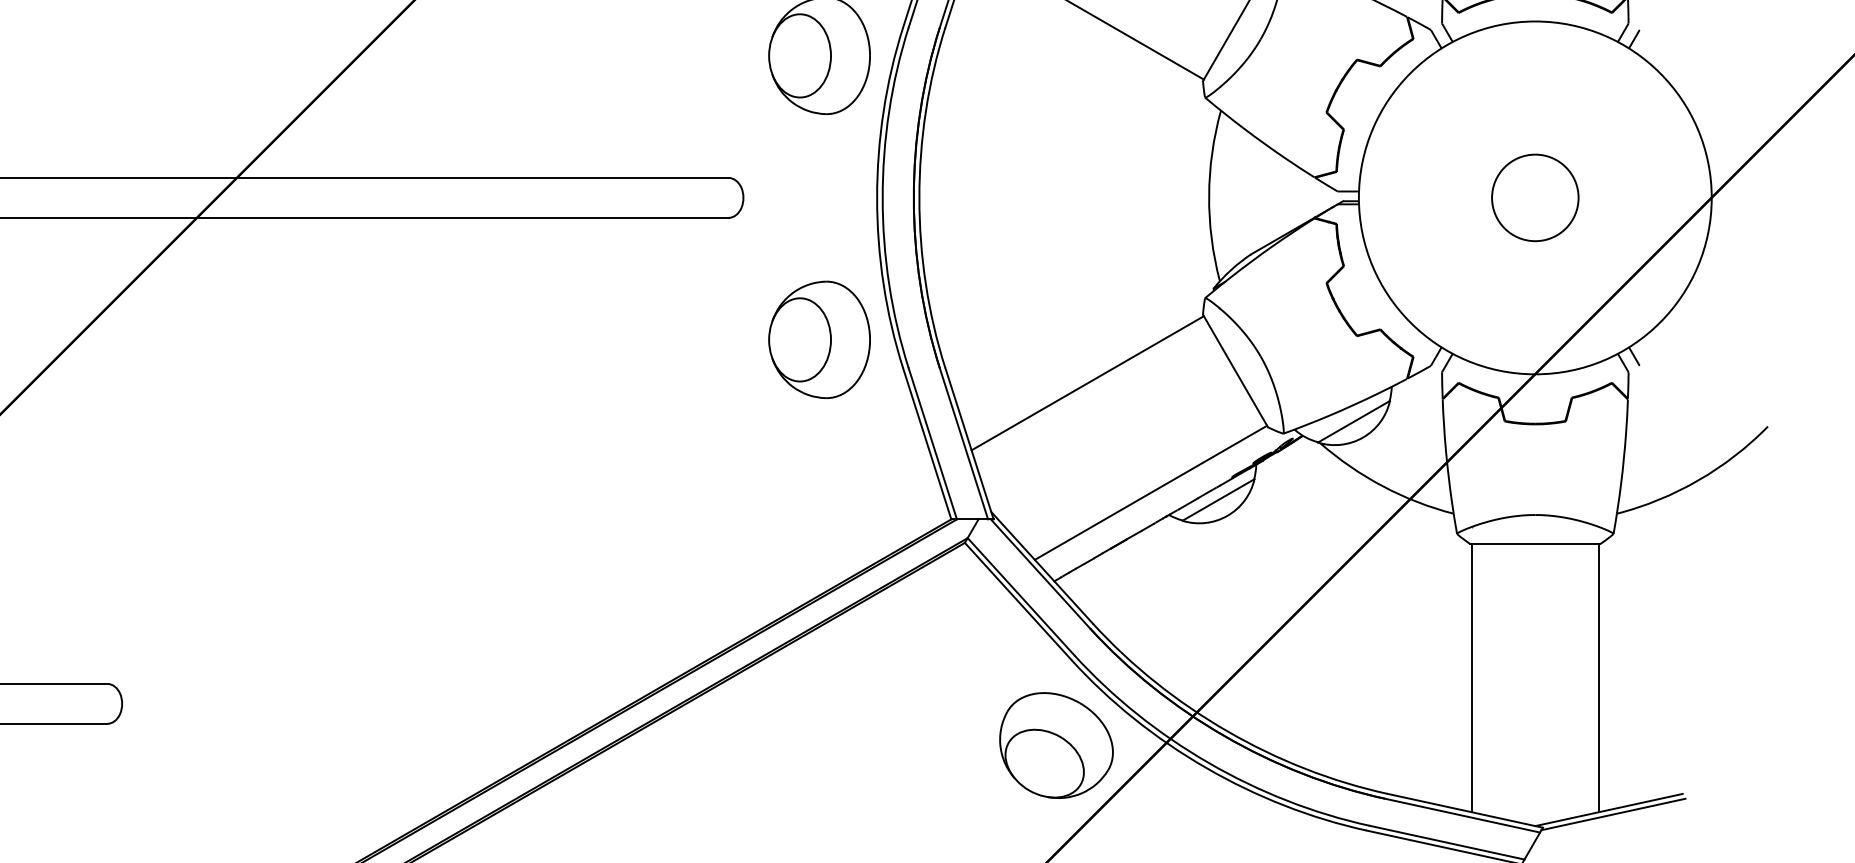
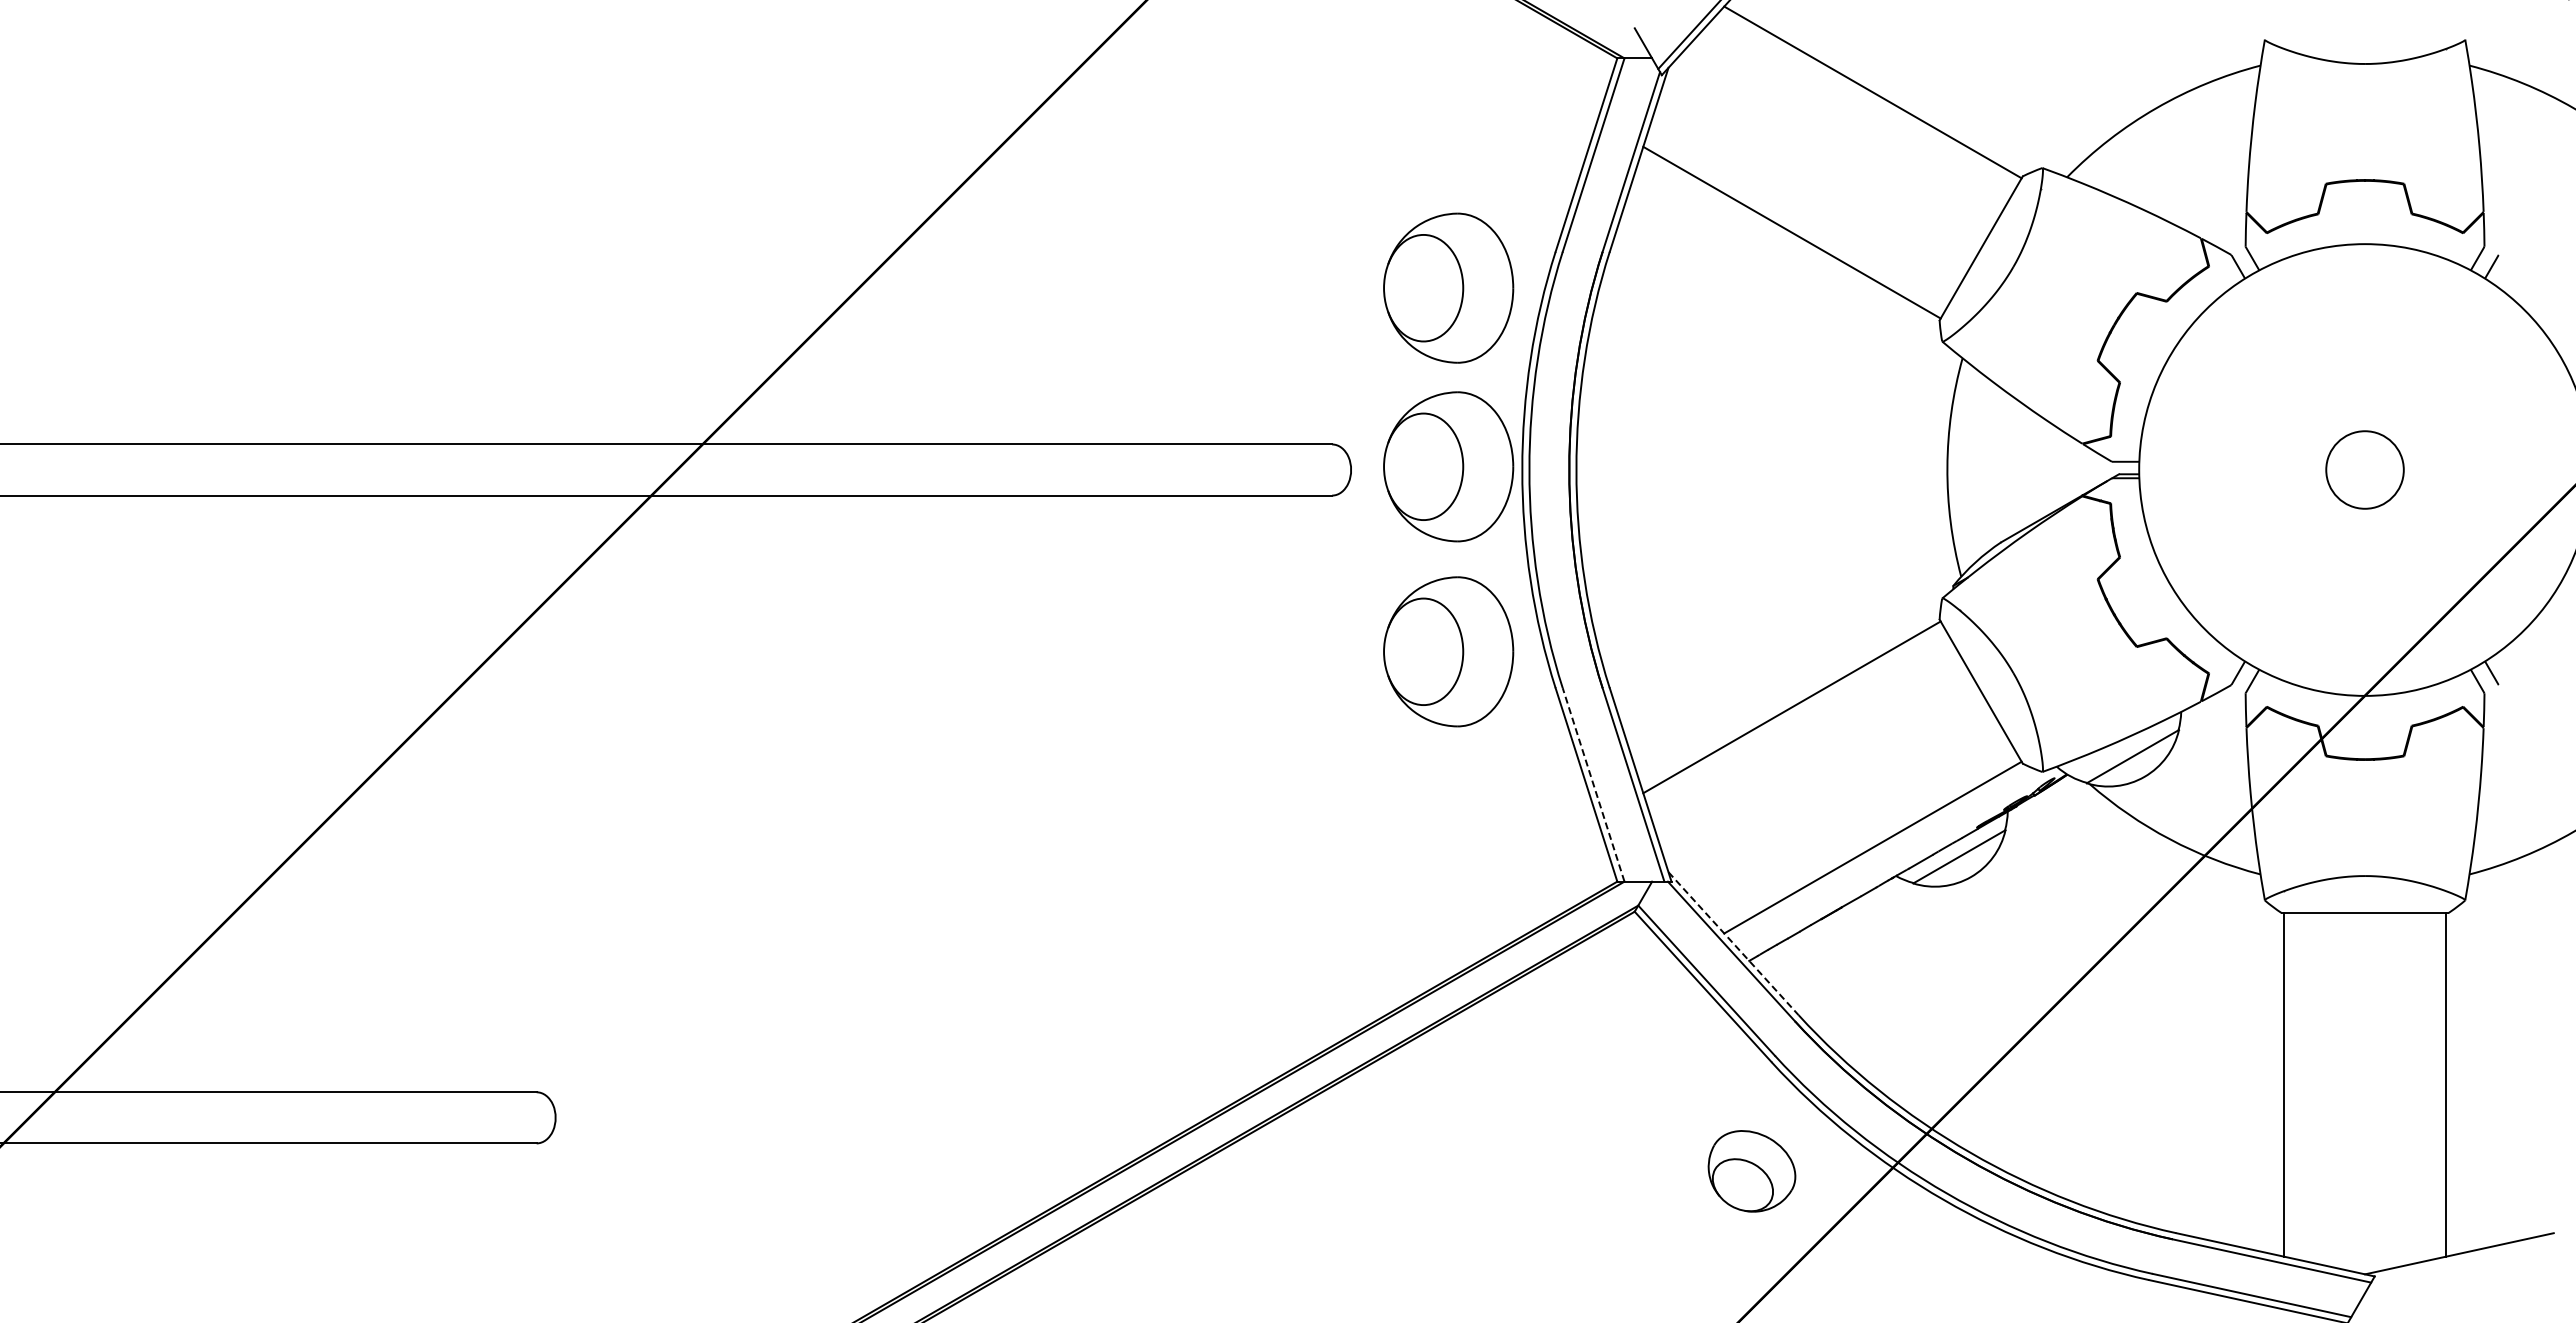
part: (819, 195) -> (1448, 466), added
circle: (1534, 197) -> (2364, 469), size x0.7
line: (932, 443) -> (1593, 784), solid -> dashed
line: (1042, 567) -> (1733, 943), solid -> dashed
part: (1056, 745) -> (1751, 1171), size x0.6
line: (1612, 814) -> (2464, 1259), removed

